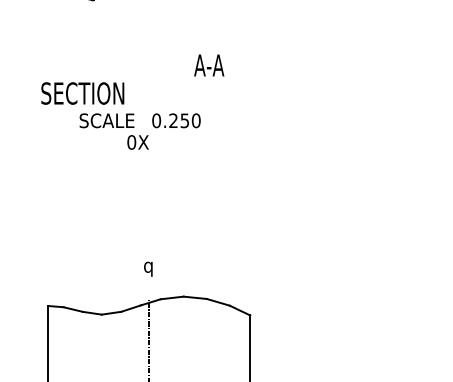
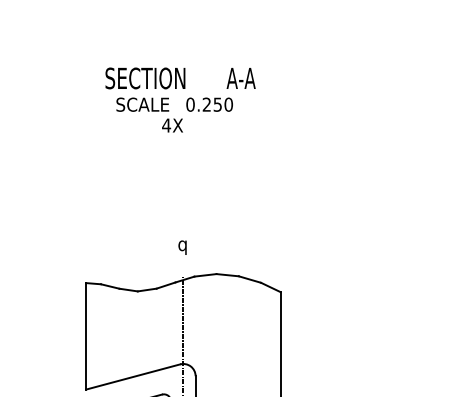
text: (208, 65) -> (240, 78), moved
text: (82, 93) -> (145, 78), moved
text: (131, 142) -> (166, 125), 0X -> 4X

